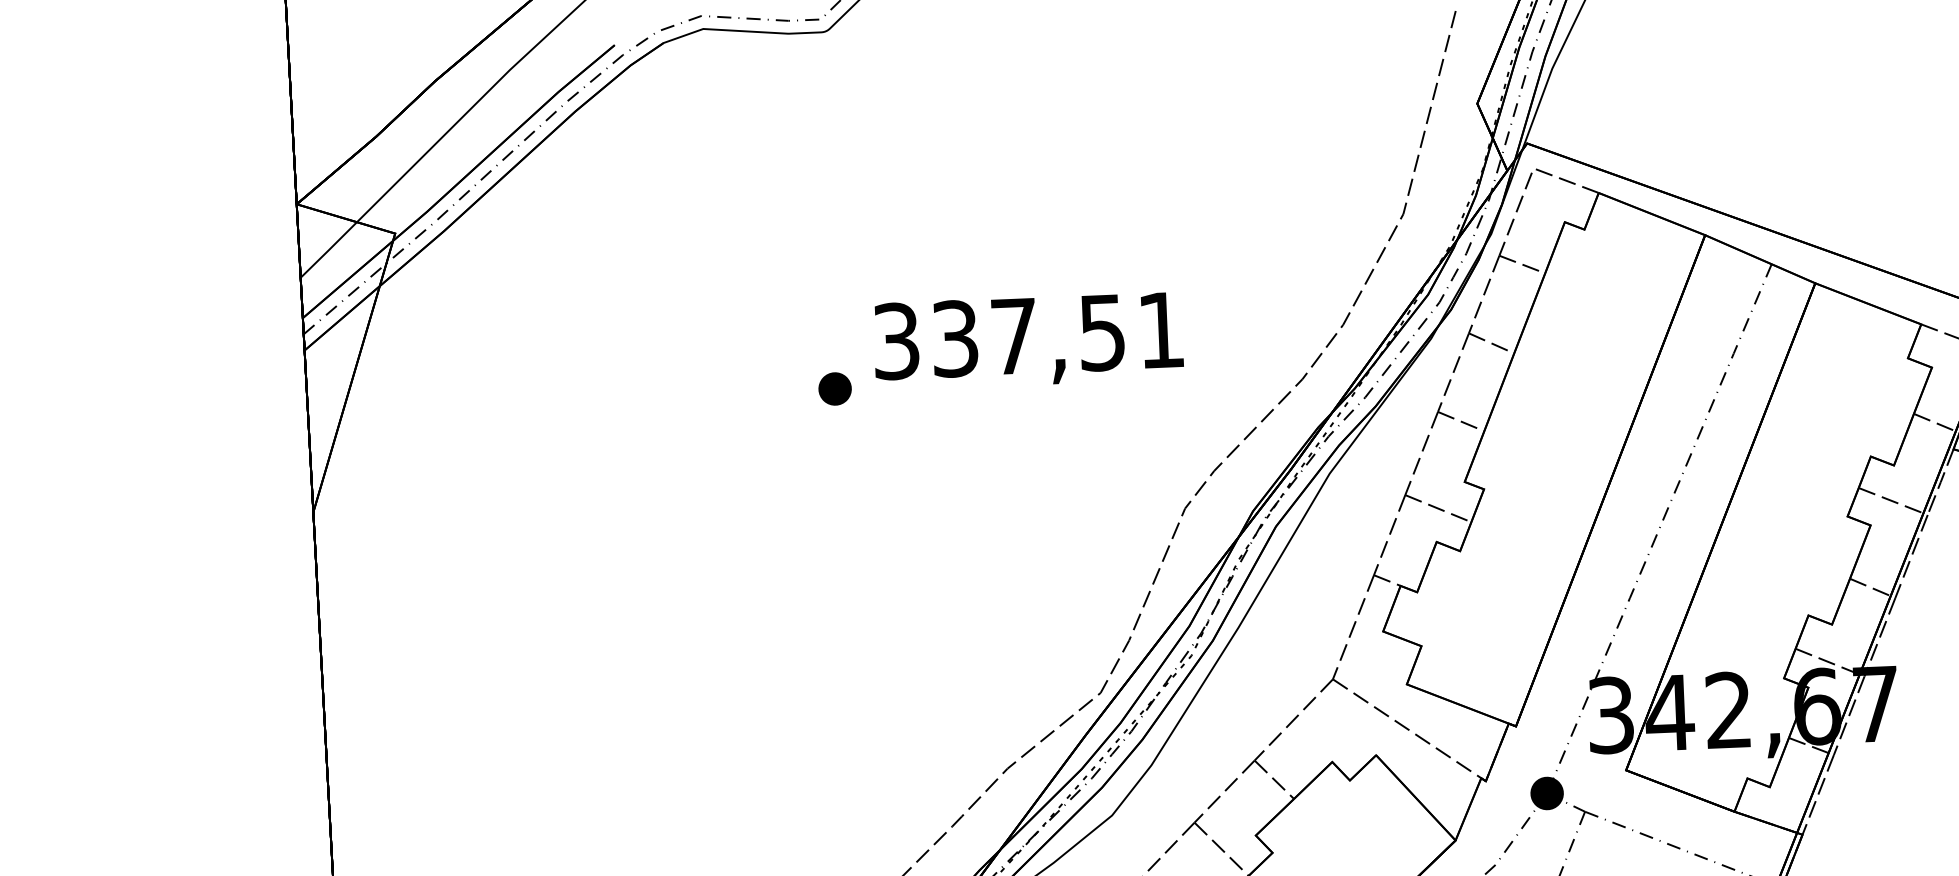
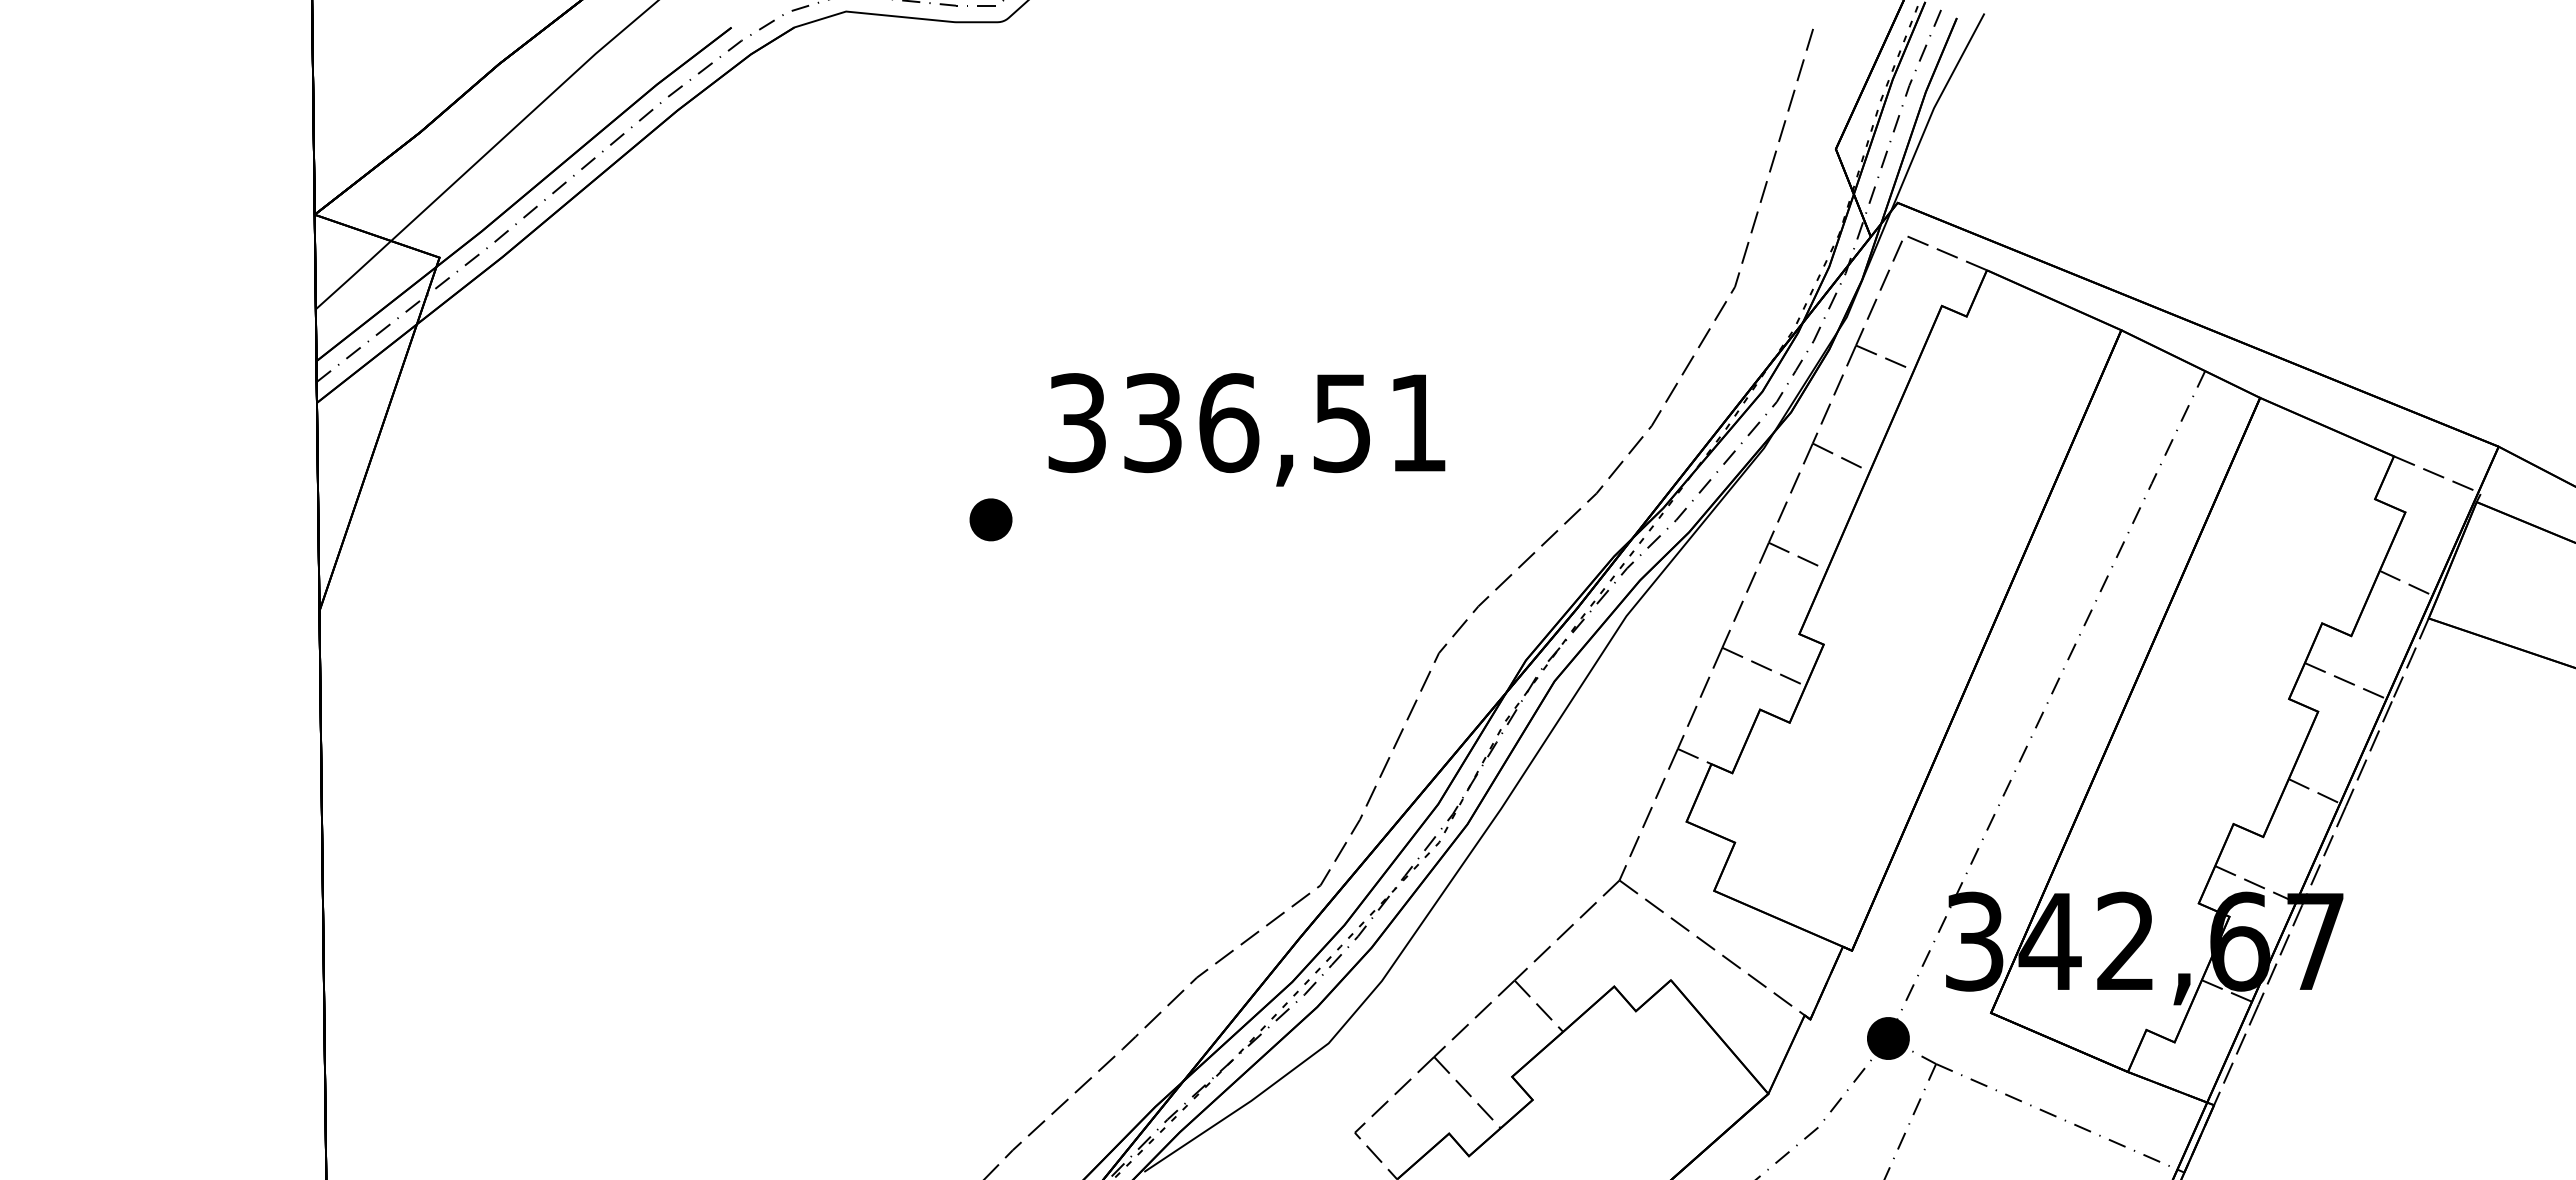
text: (1014, 336) -> (1229, 423), 337,51 -> 336,51
part: (834, 388) -> (990, 519), moved

